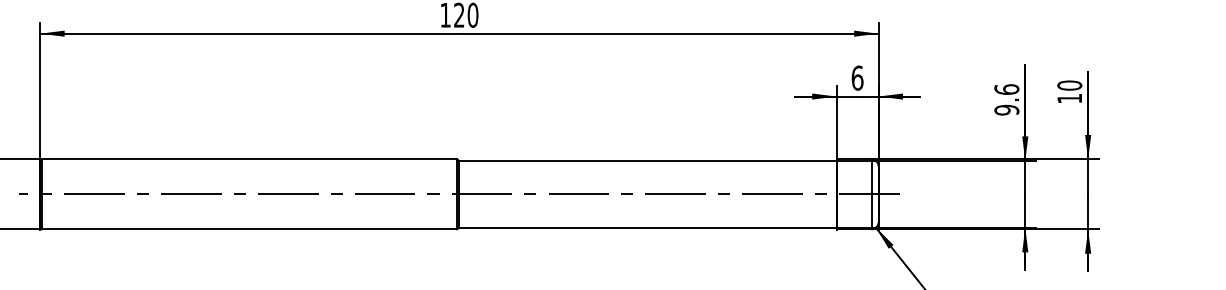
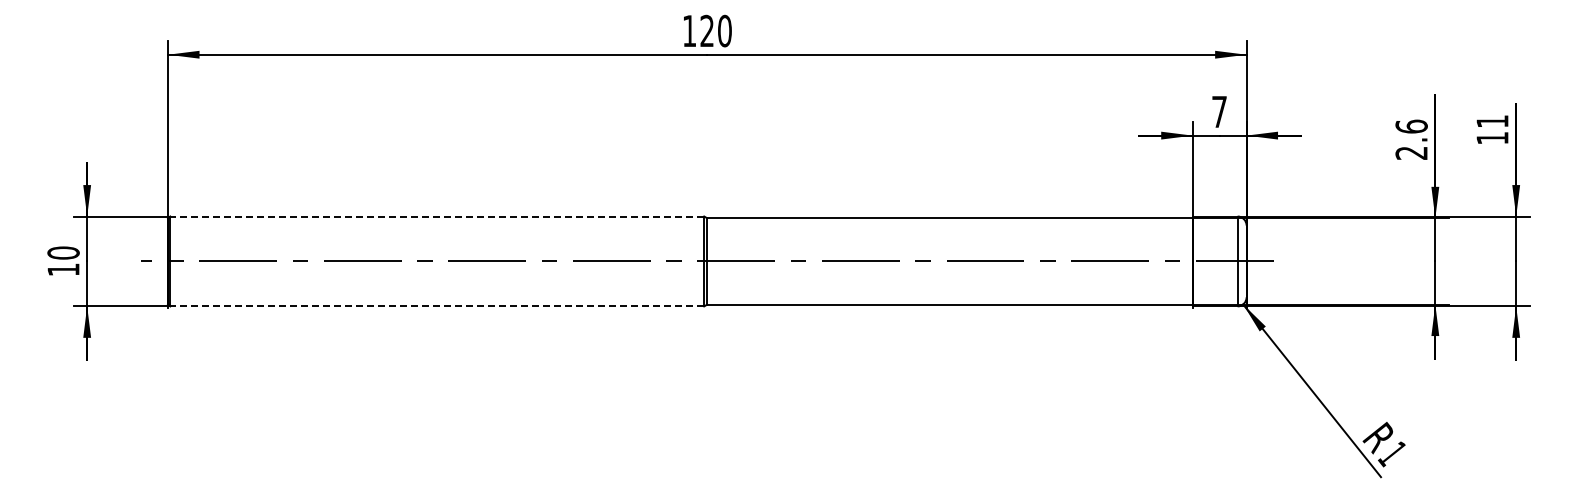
text: (857, 77) -> (1219, 111), 6 -> 7
text: (1069, 85) -> (1492, 121), 10 -> 11
text: (1006, 110) -> (1411, 153), 9.6 -> 2.6
line: (249, 159) -> (437, 216), solid -> dashed
line: (249, 229) -> (437, 306), solid -> dashed

